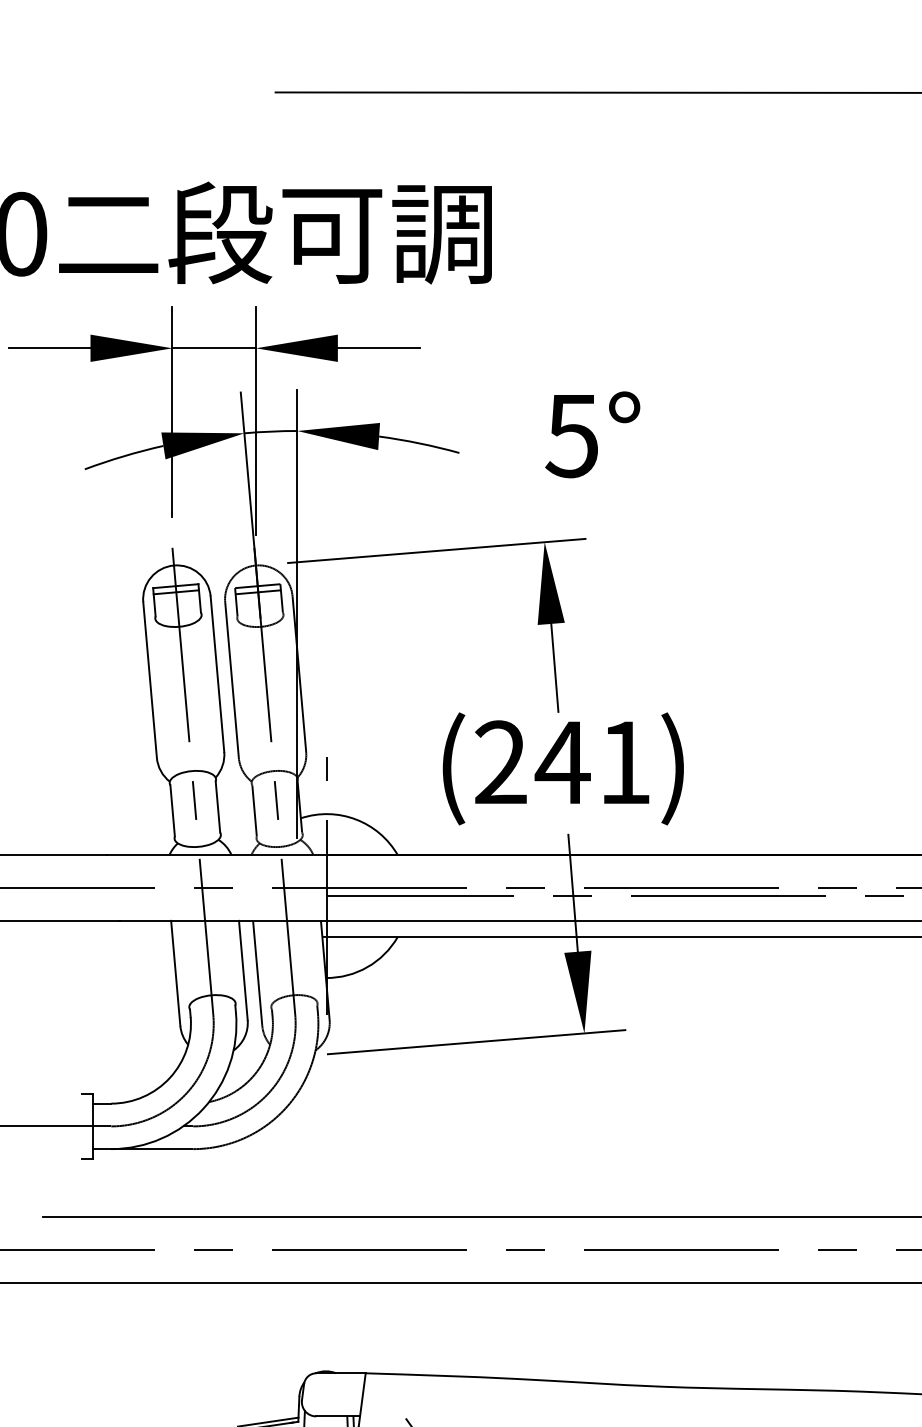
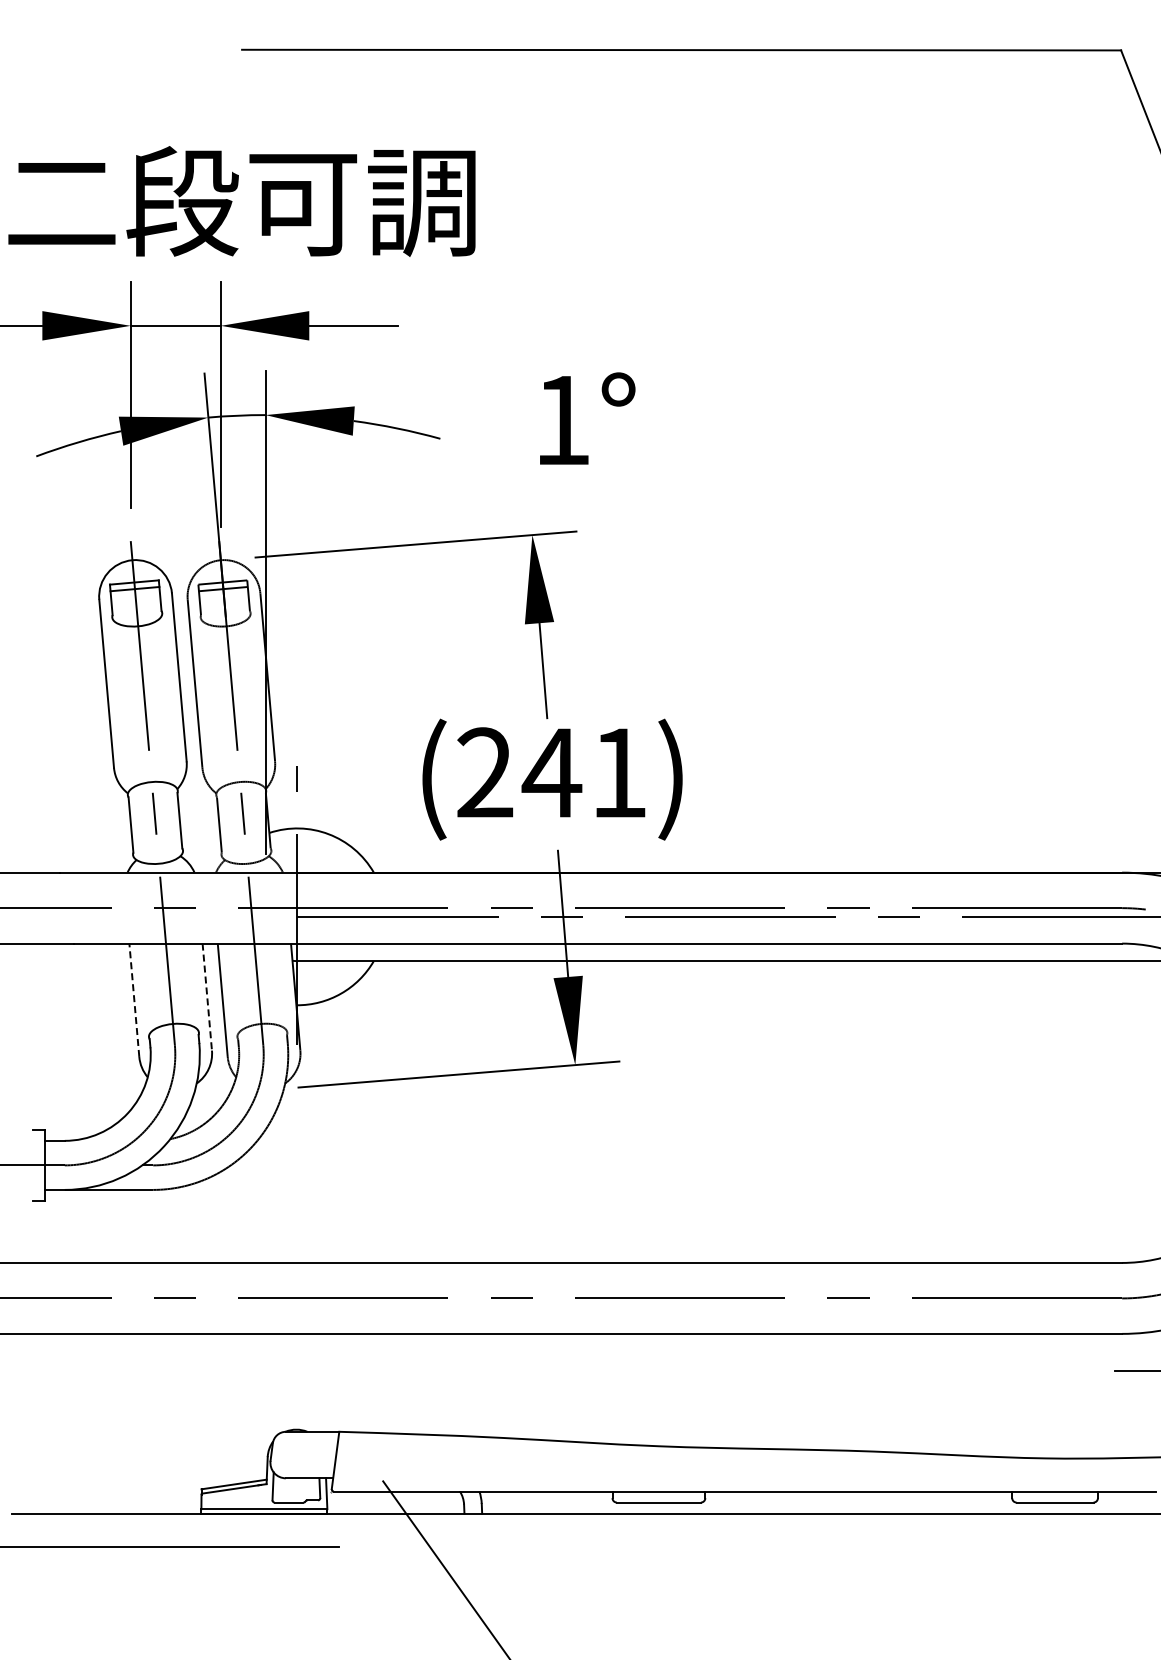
text: (570, 436) -> (560, 421), 5° -> 1°
line: (243, 970) -> (207, 997), solid -> dashed
line: (175, 973) -> (134, 1000), solid -> dashed

